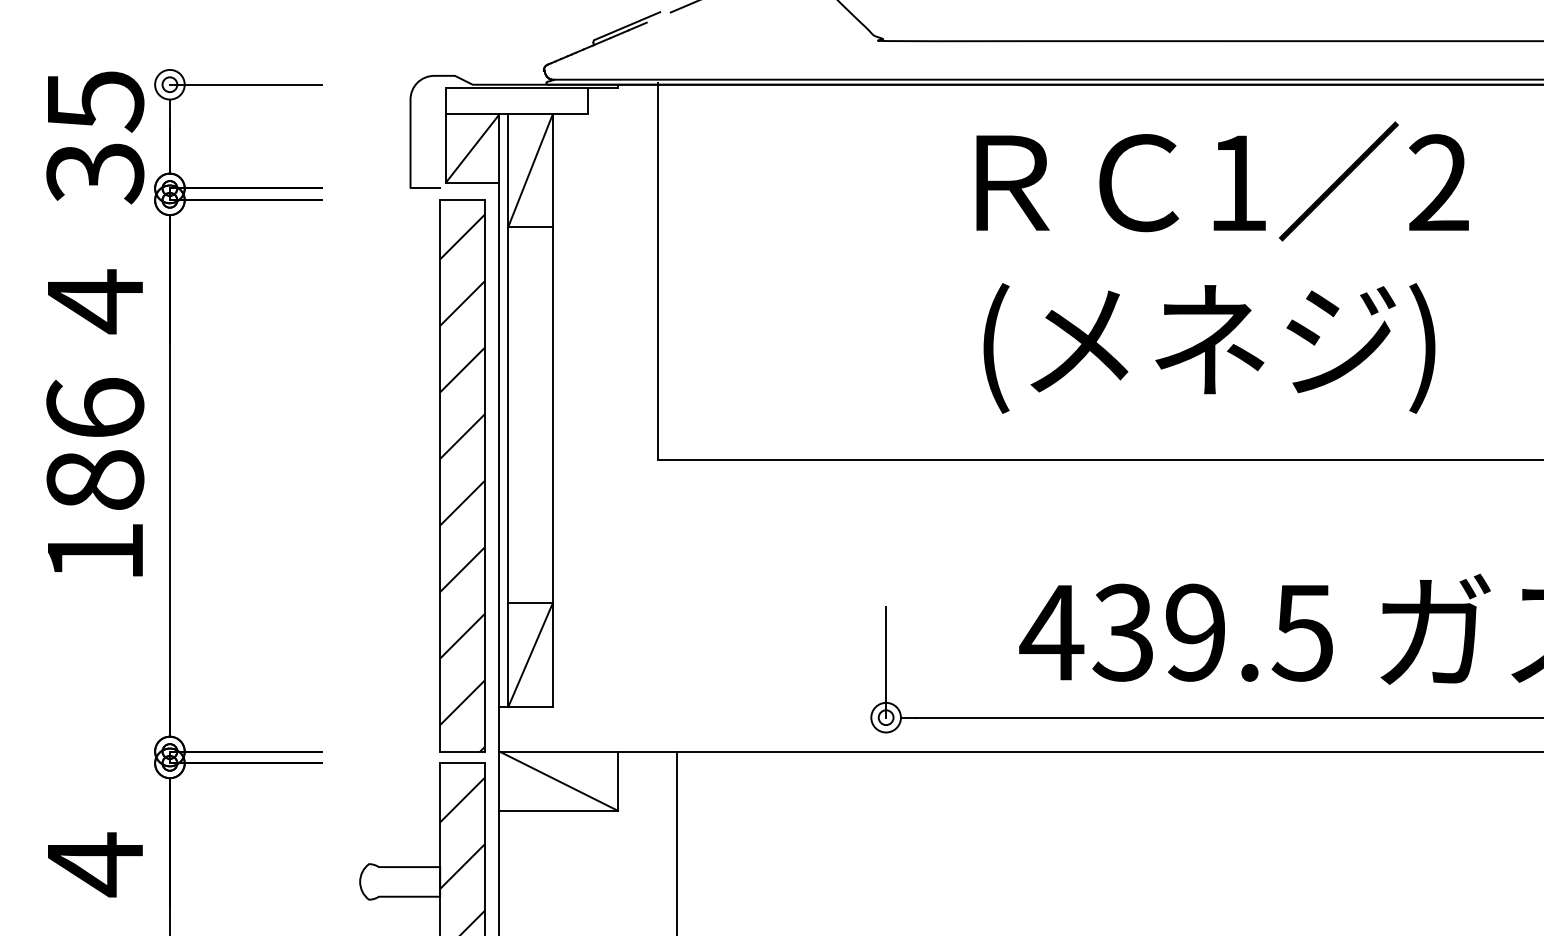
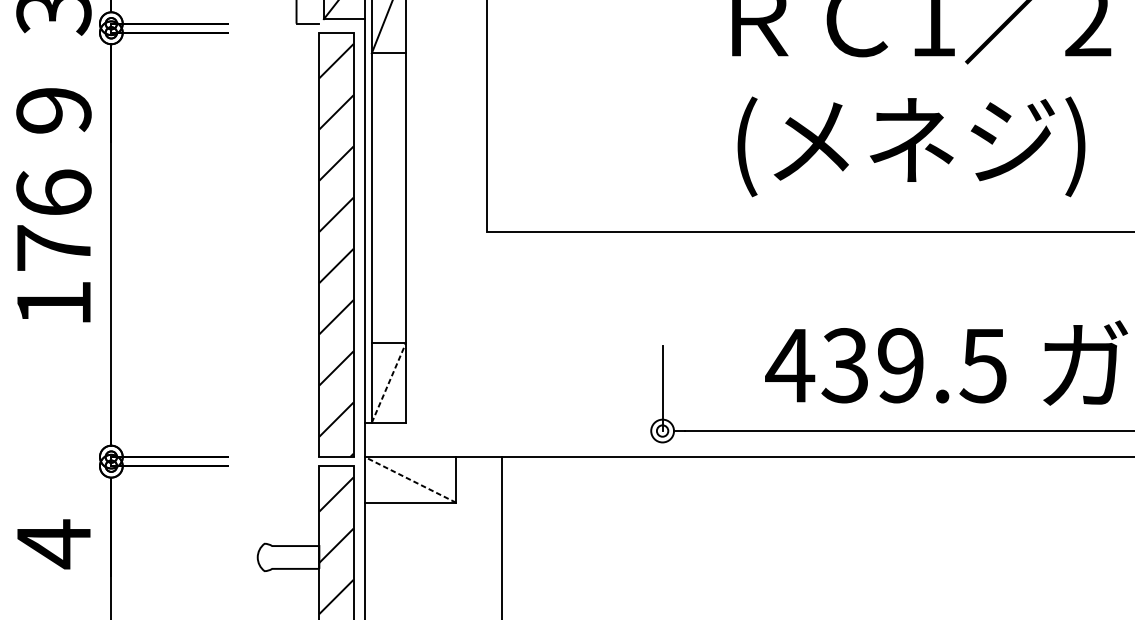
text: (95, 301) -> (54, 110), 4 -> 9
text: (95, 479) -> (54, 247), 186 -> 176
line: (530, 654) -> (388, 382), solid -> dashed
line: (558, 780) -> (410, 479), solid -> dashed

